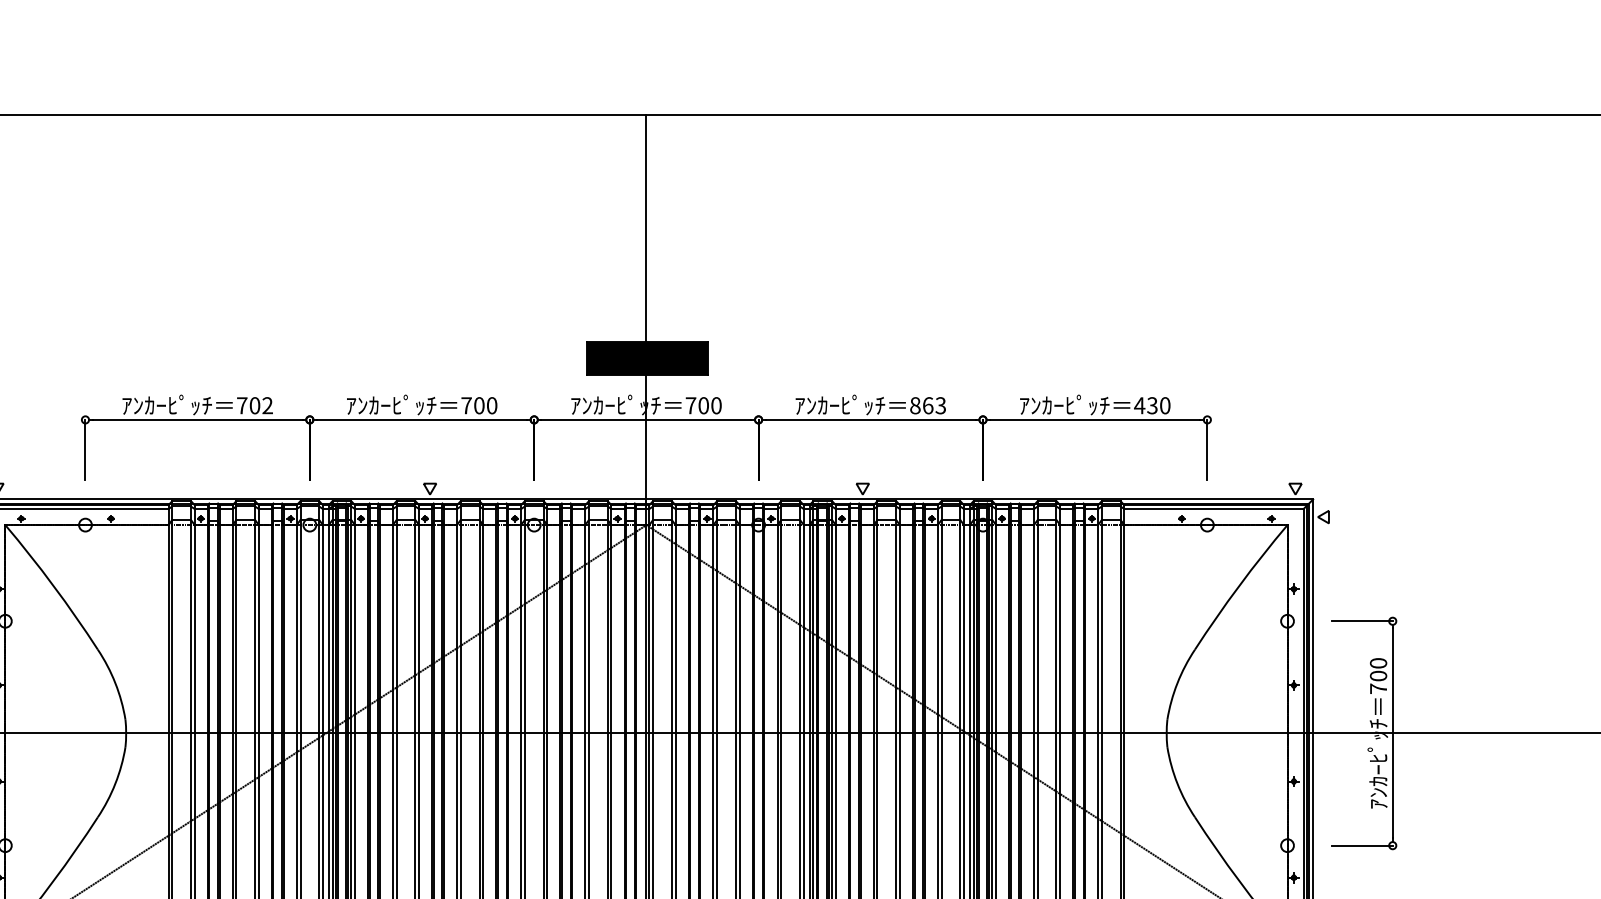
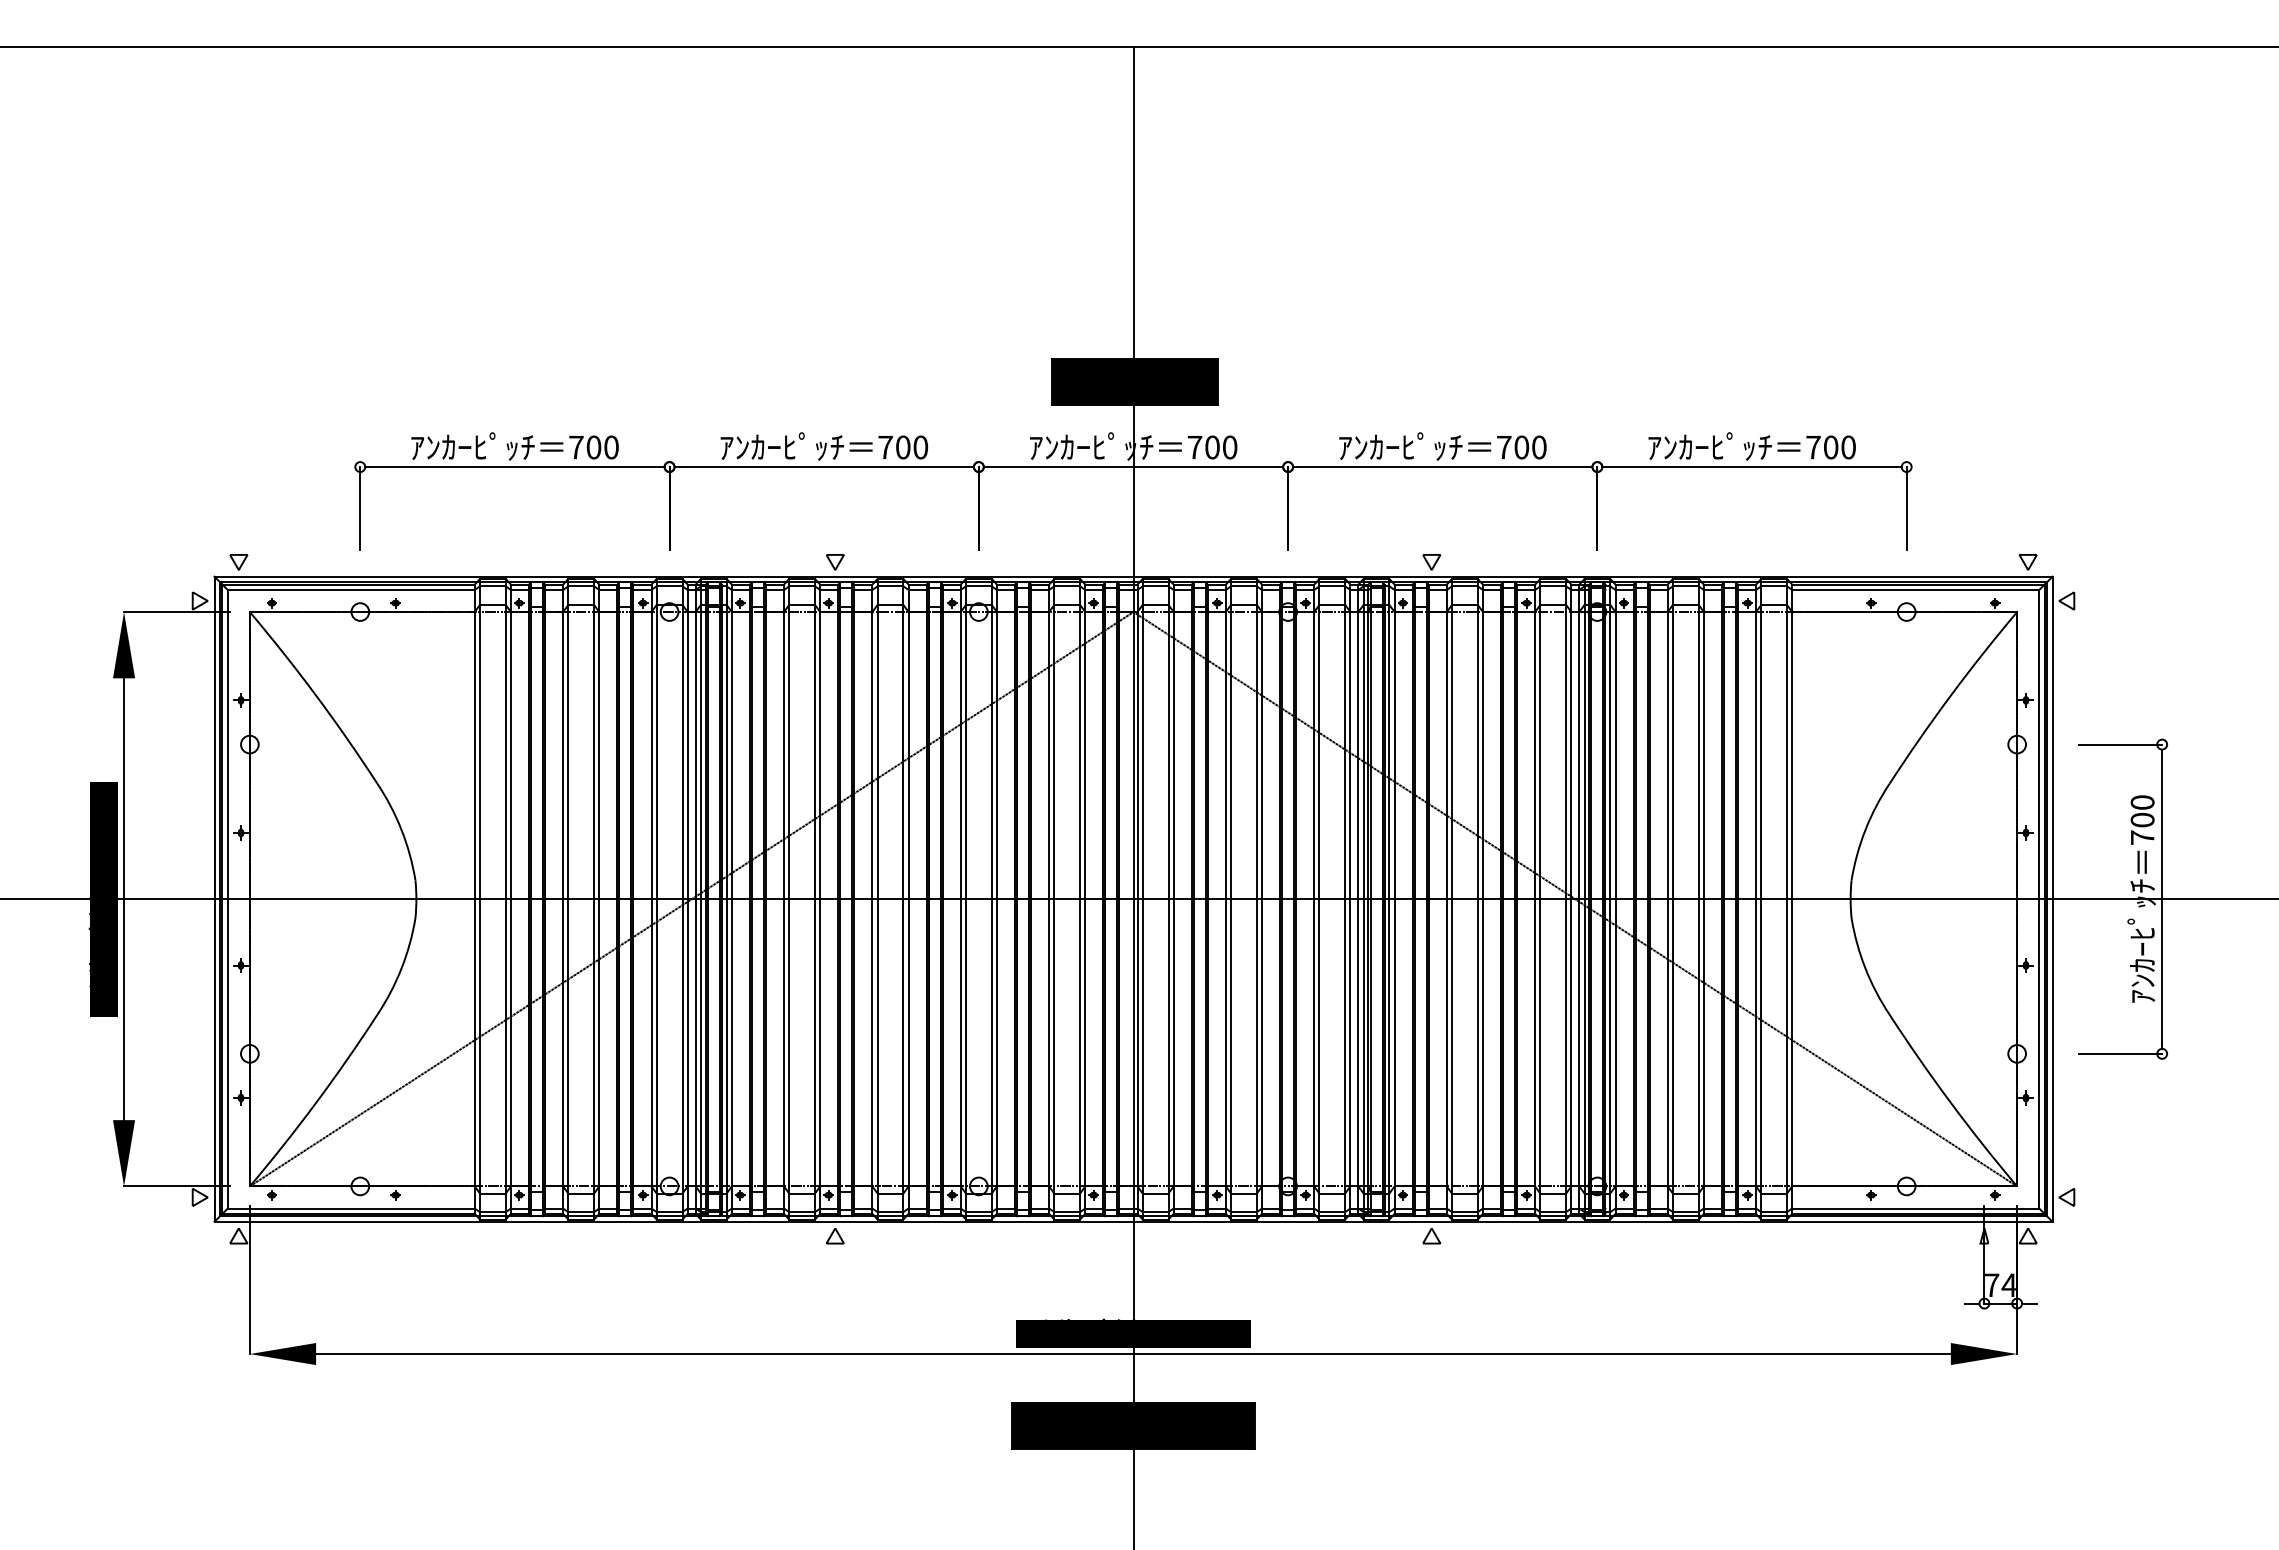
text: (267, 405) -> (611, 447), 702 -> 700
text: (927, 405) -> (1521, 447), 863 -> 700
text: (1145, 405) -> (1821, 447), 430 -> 700

